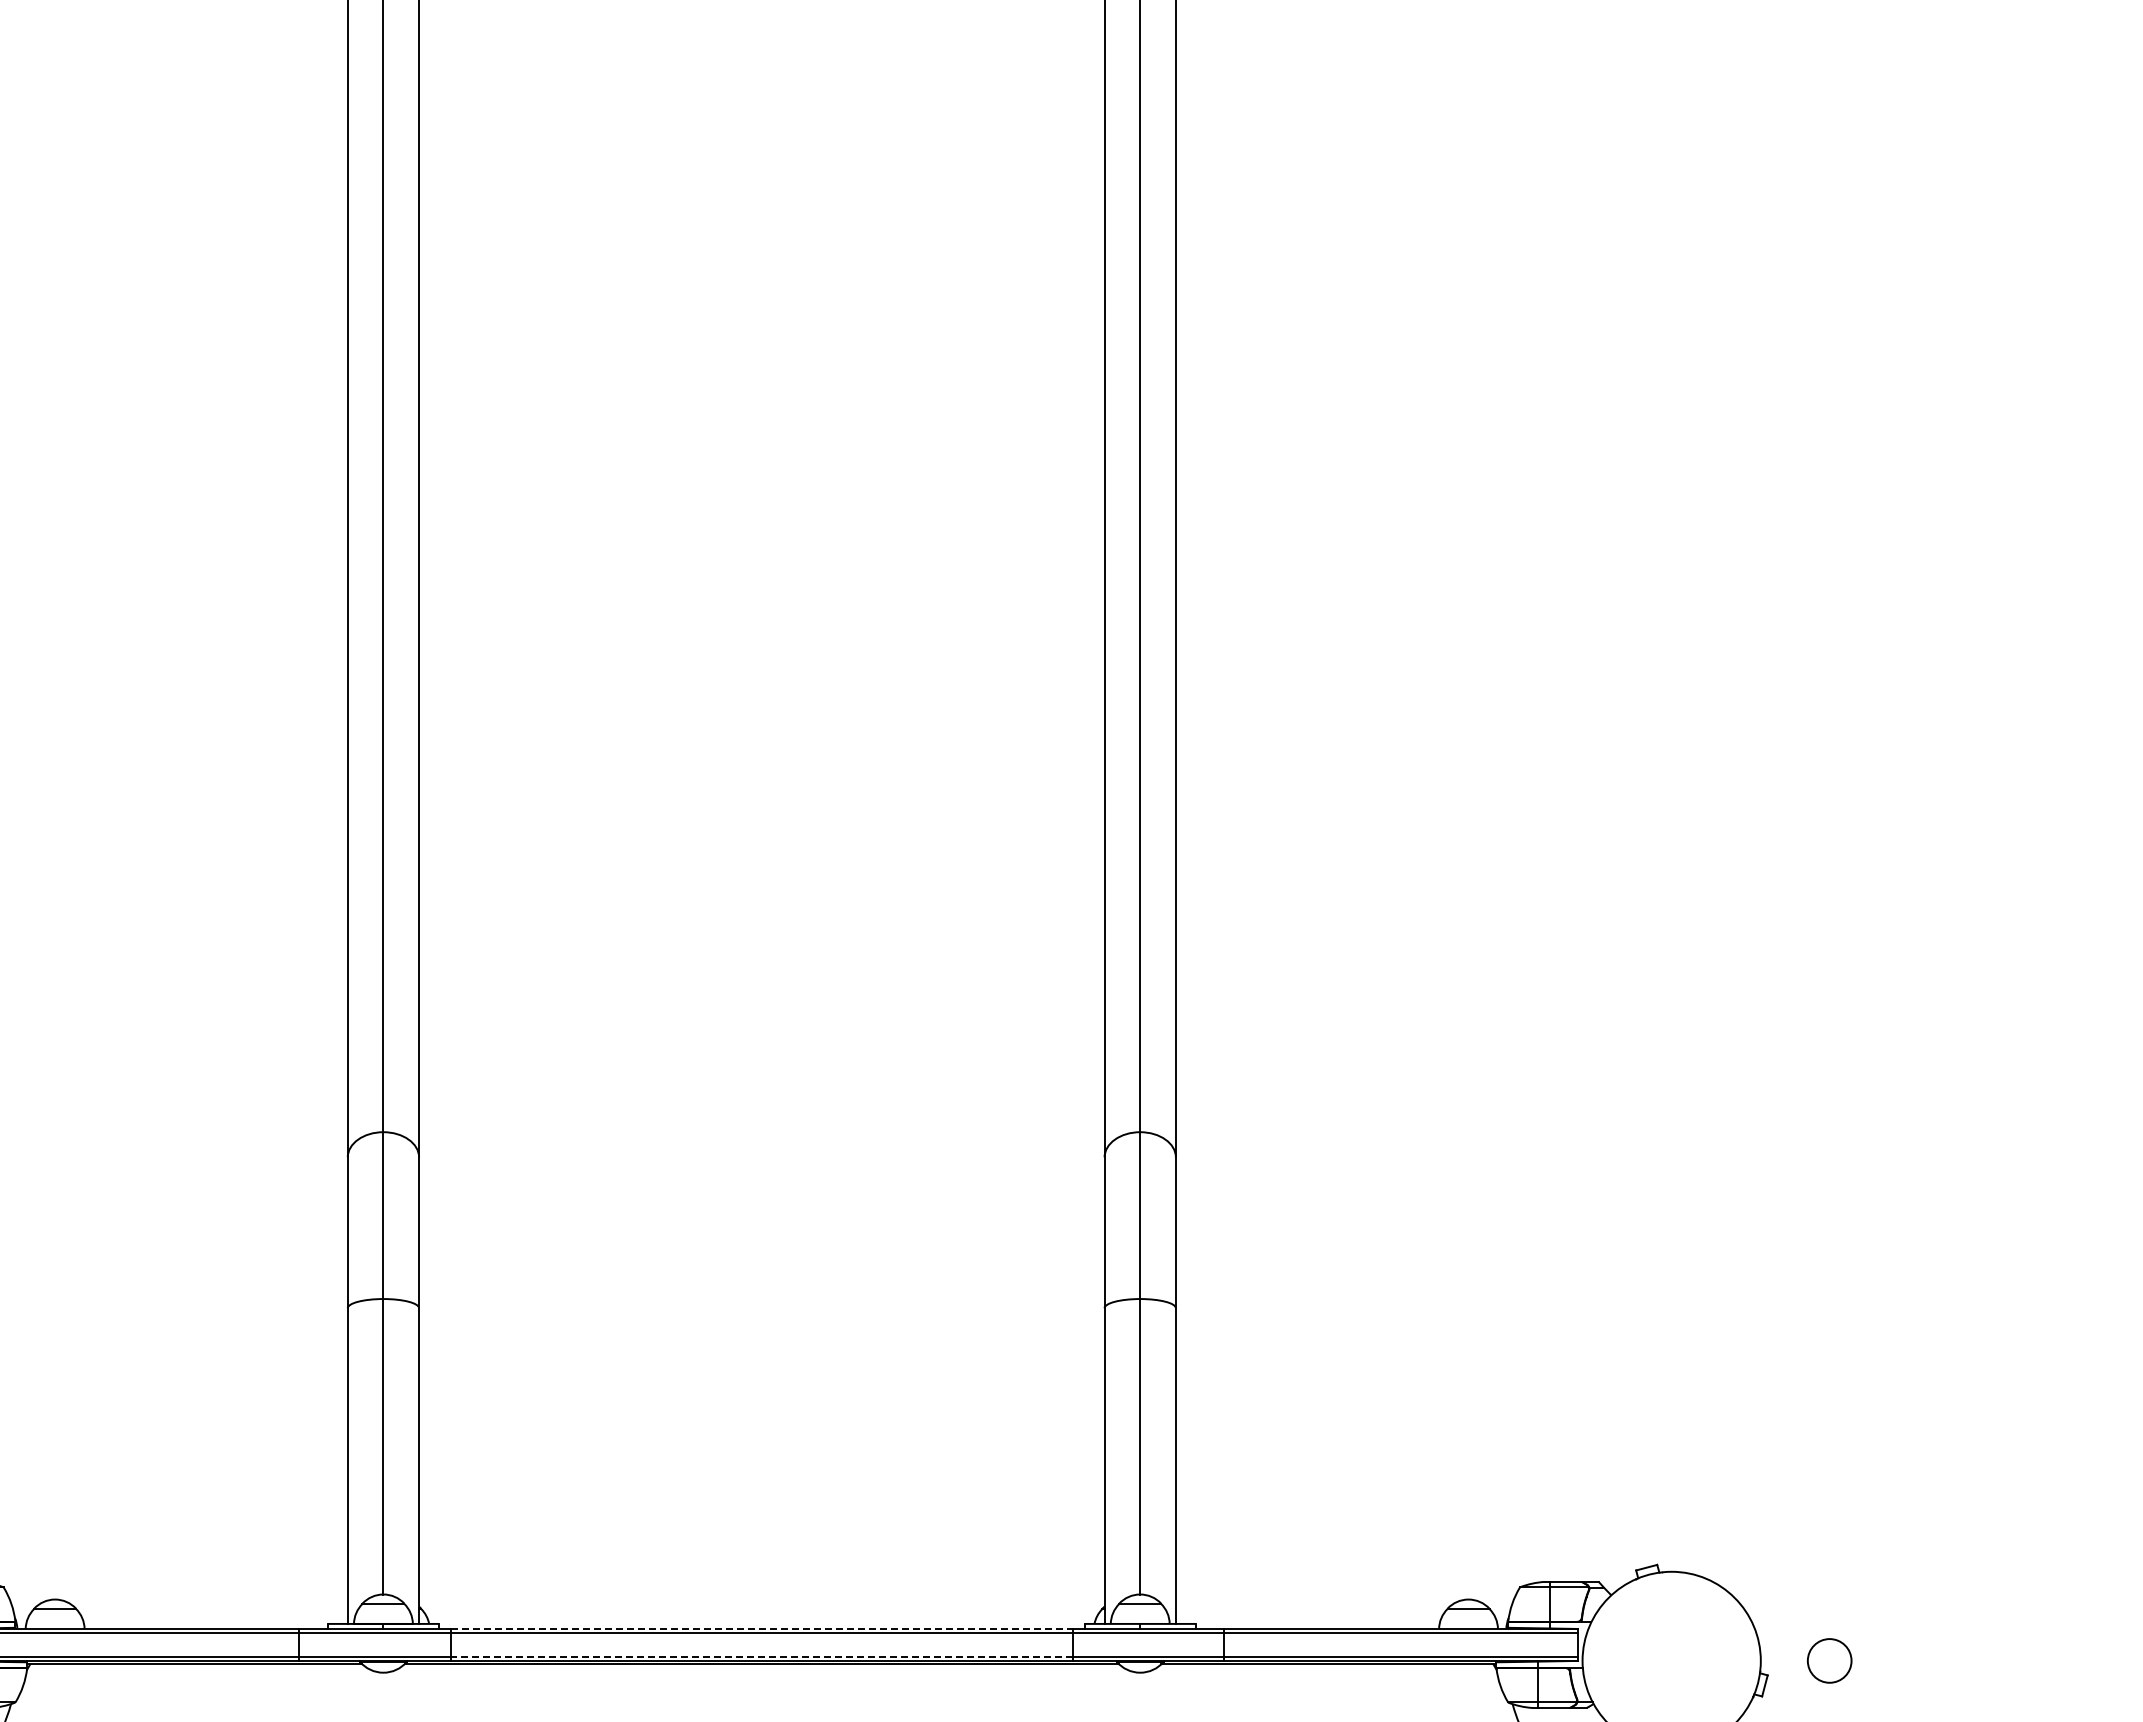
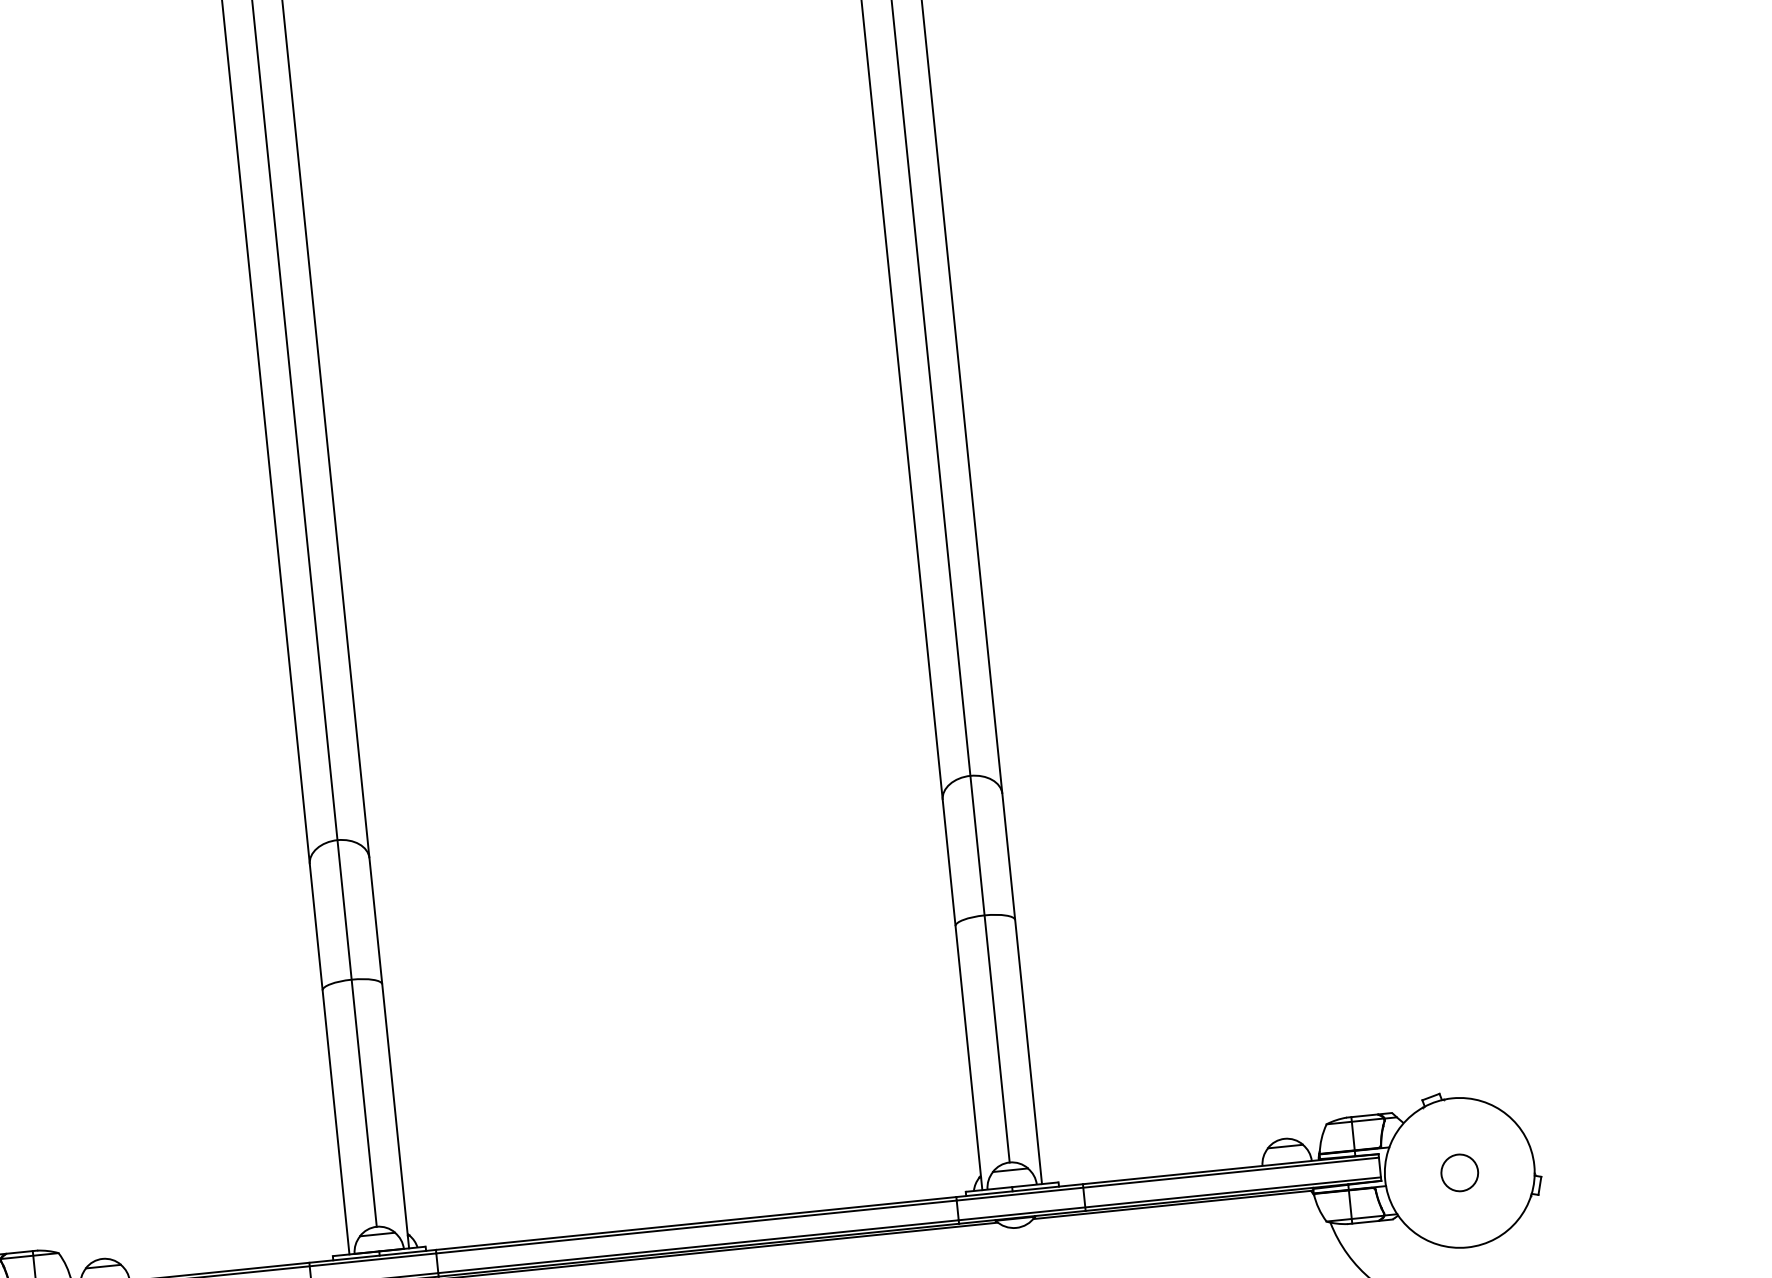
line: (762, 1628) -> (696, 1223), dashed -> solid
line: (761, 1656) -> (698, 1246), dashed -> solid
circle: (1829, 1660) -> (1459, 1172), moved

